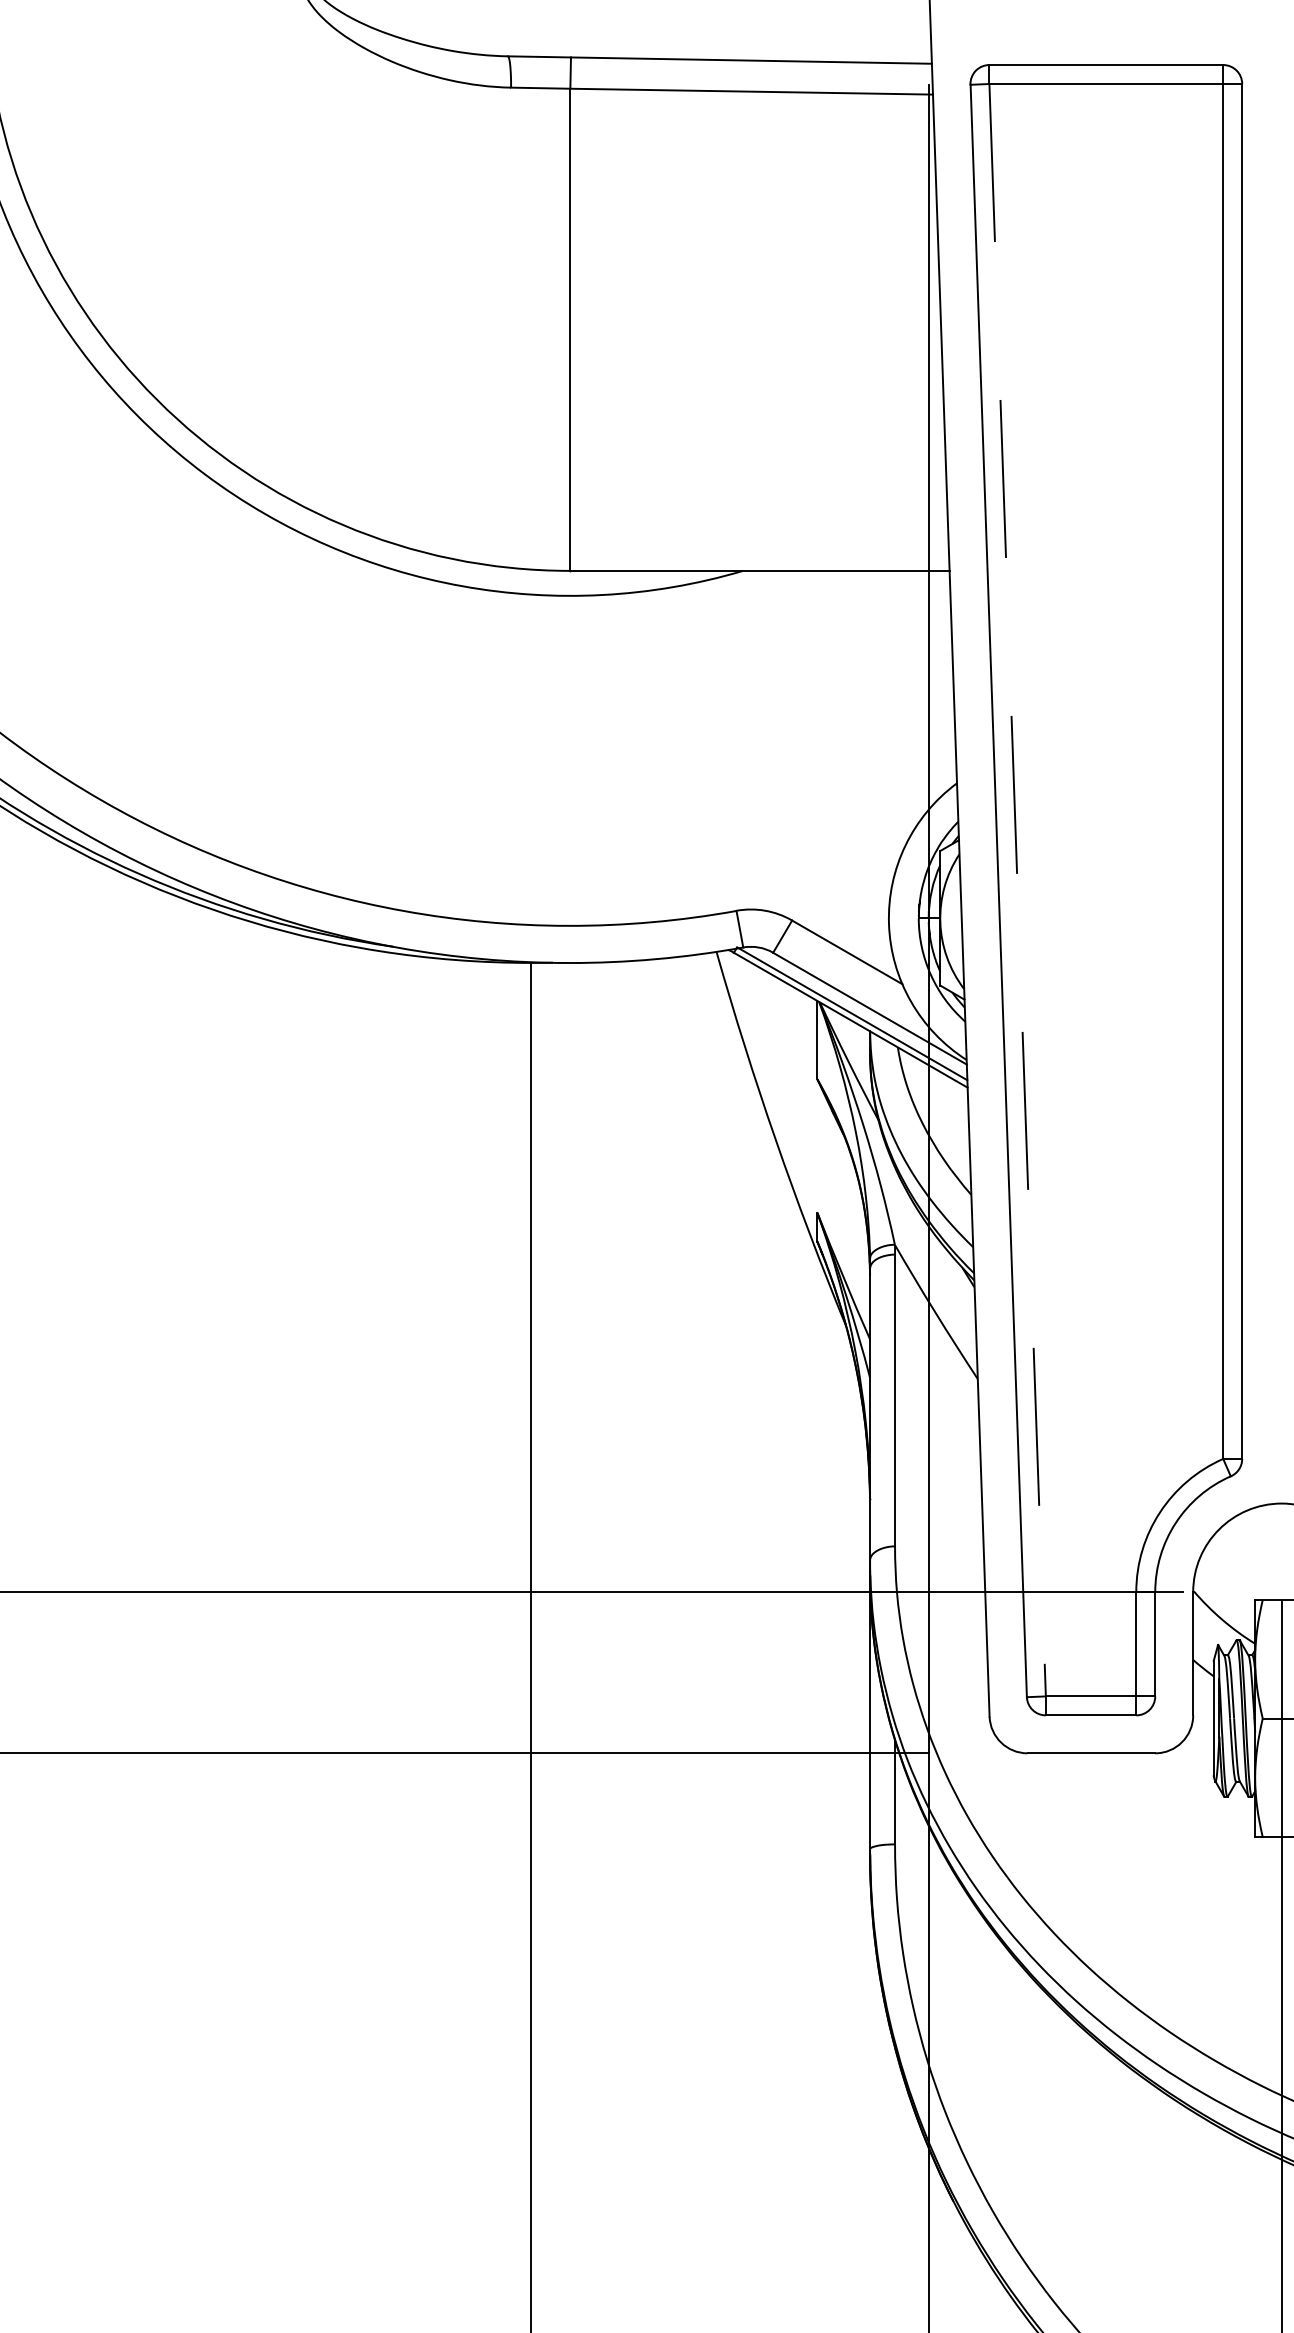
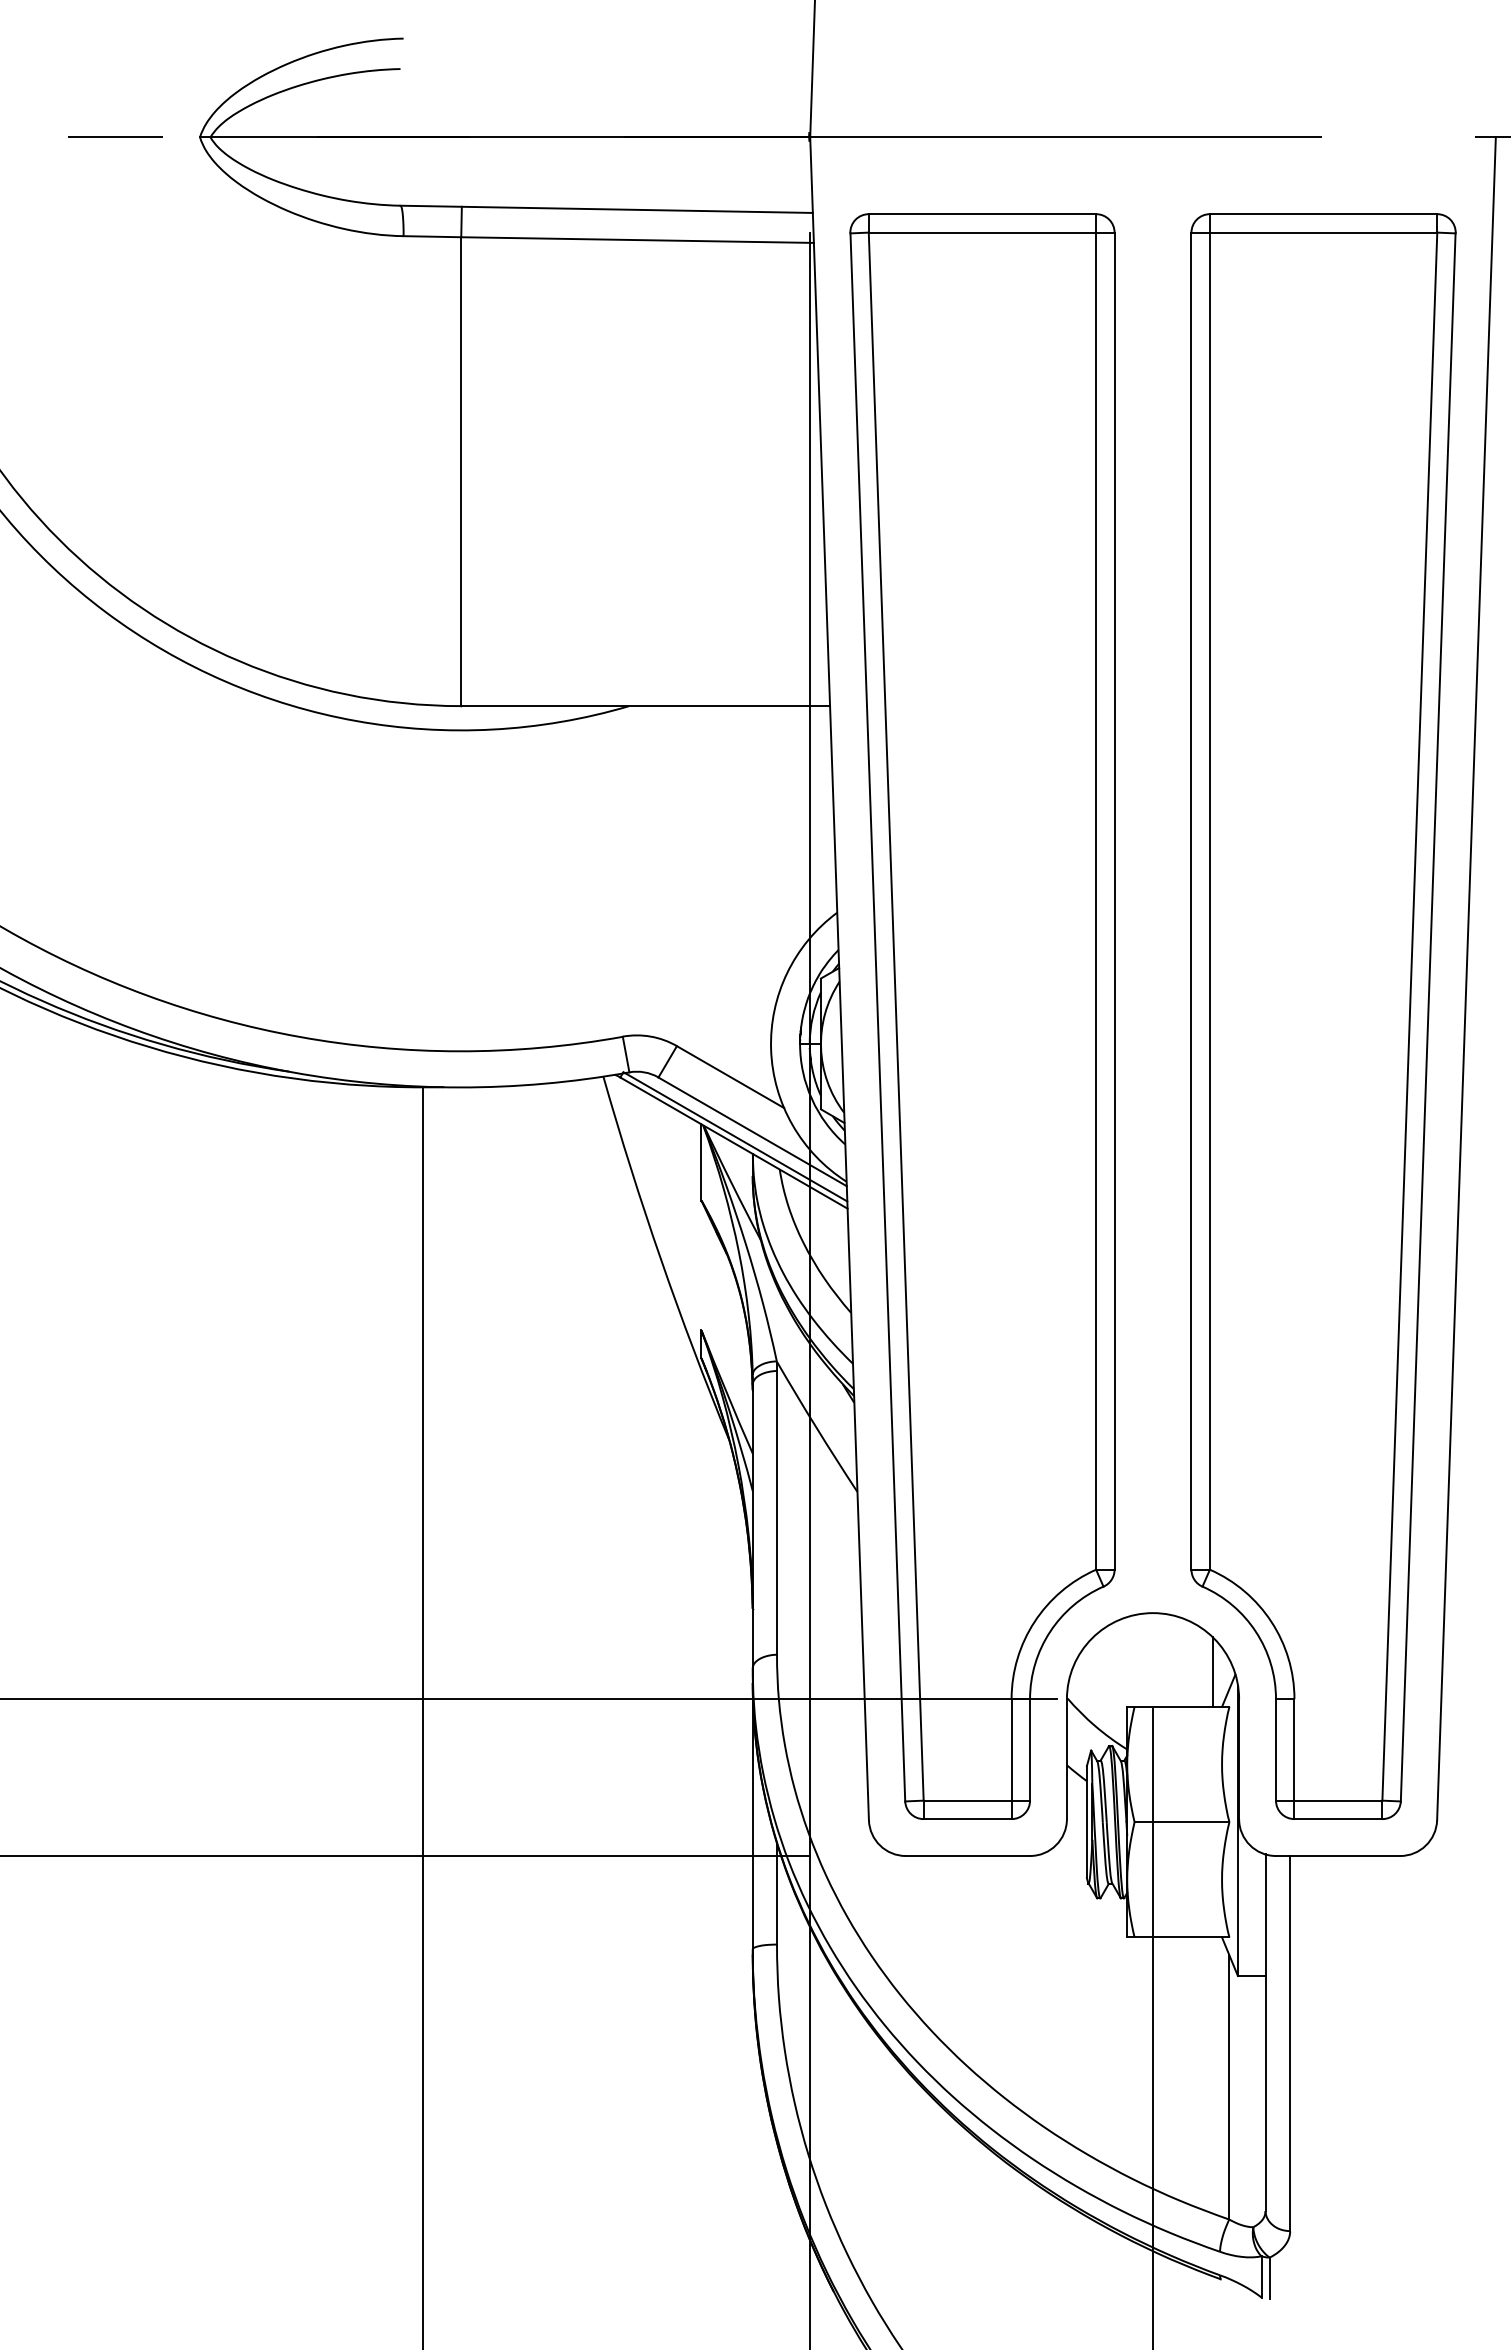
line: (1017, 891) -> (896, 1017), dashed -> solid

